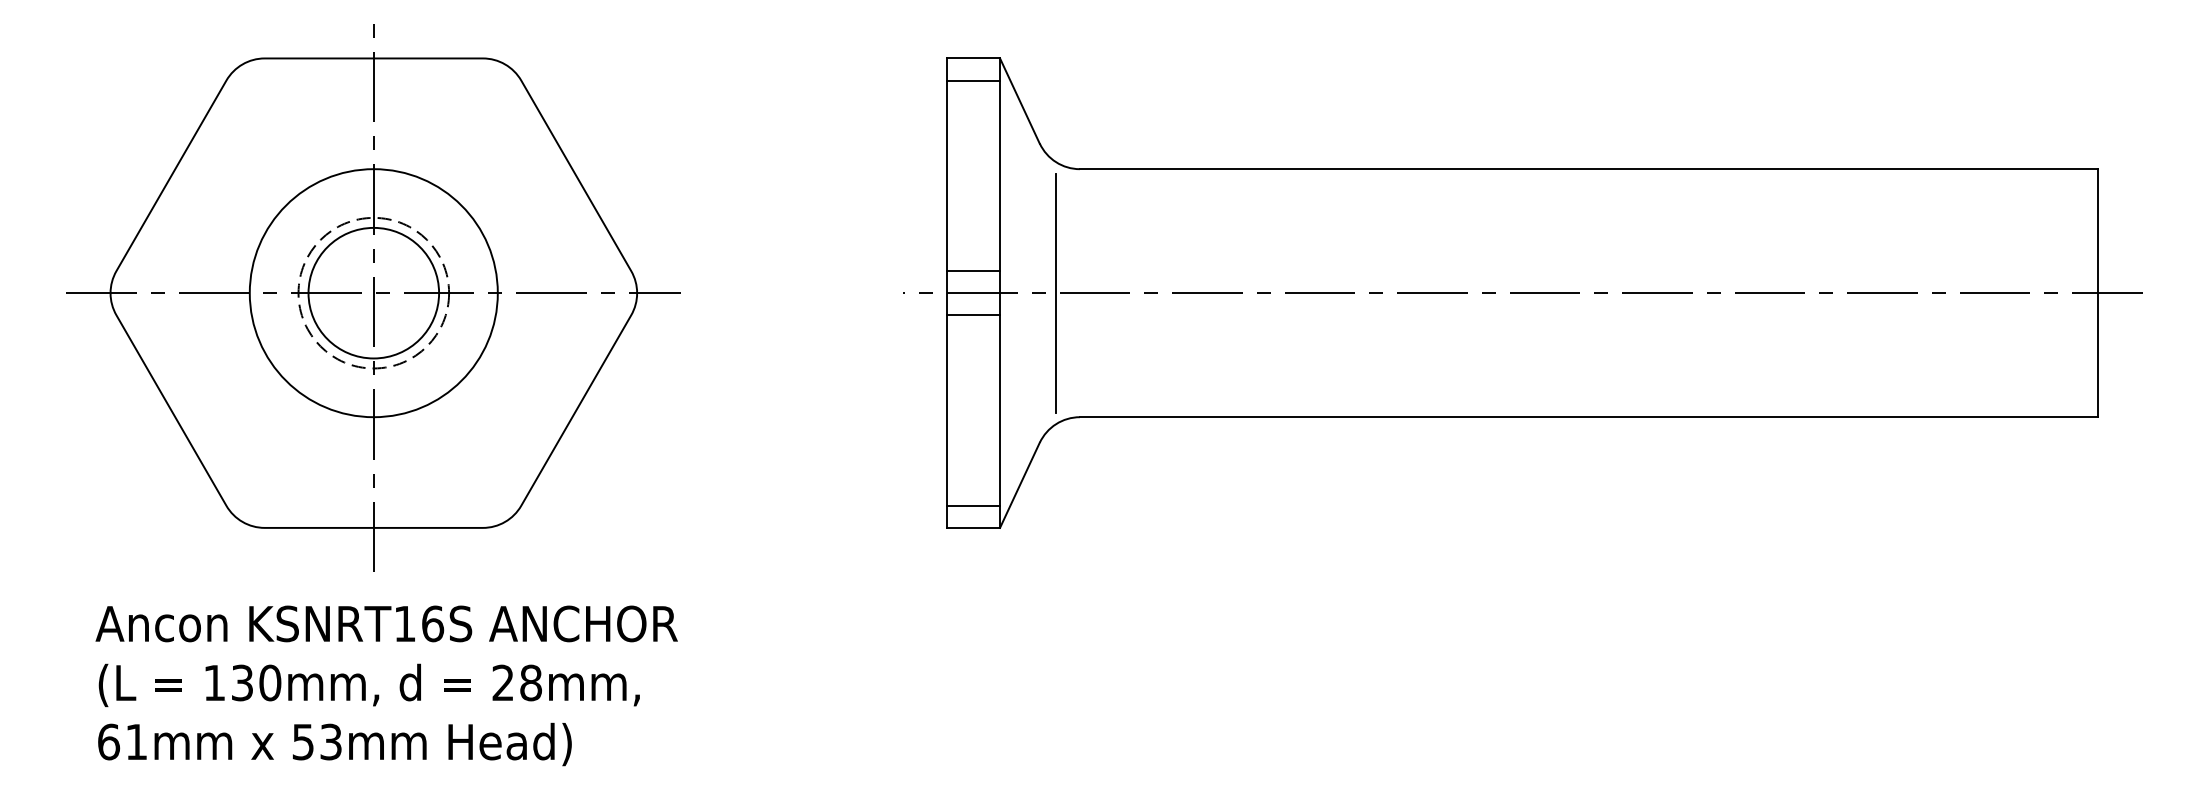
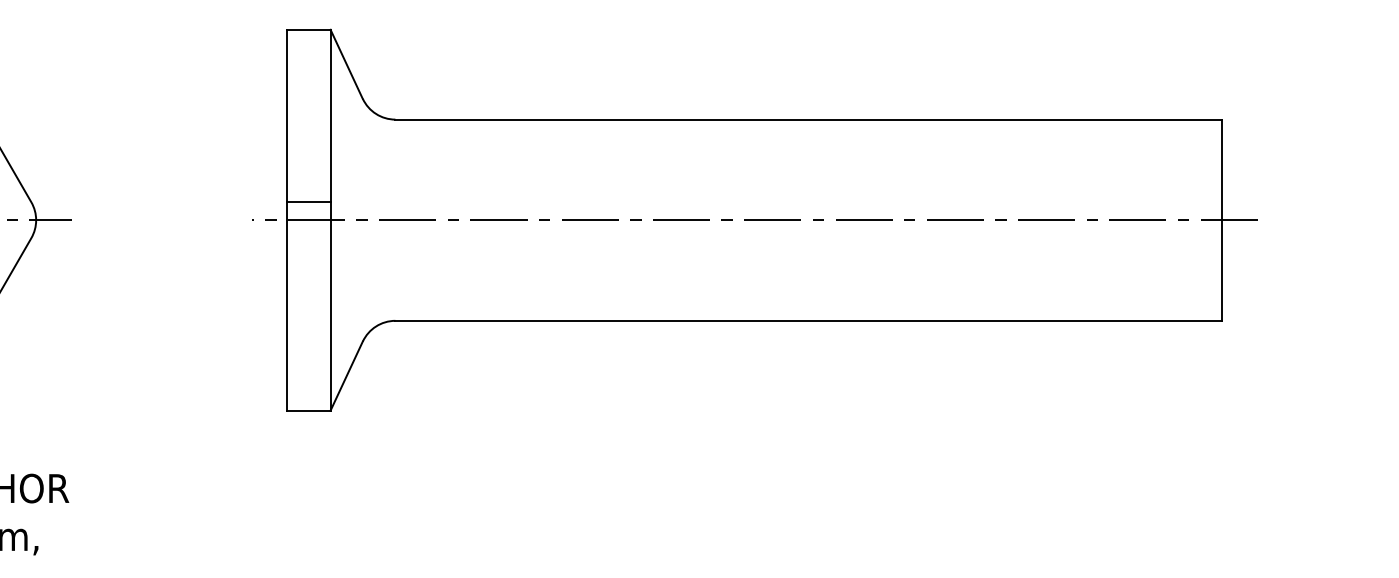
line: (973, 80) -> (309, 47), removed
line: (1056, 292) -> (376, 219), removed
line: (973, 315) -> (309, 238), removed
line: (973, 505) -> (309, 392), removed

